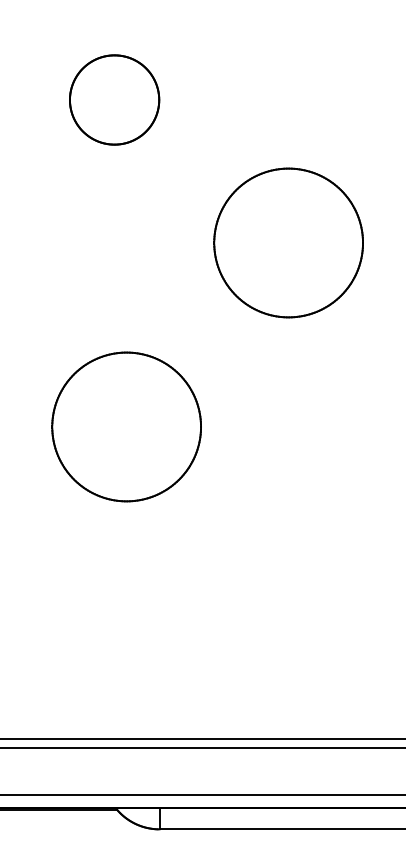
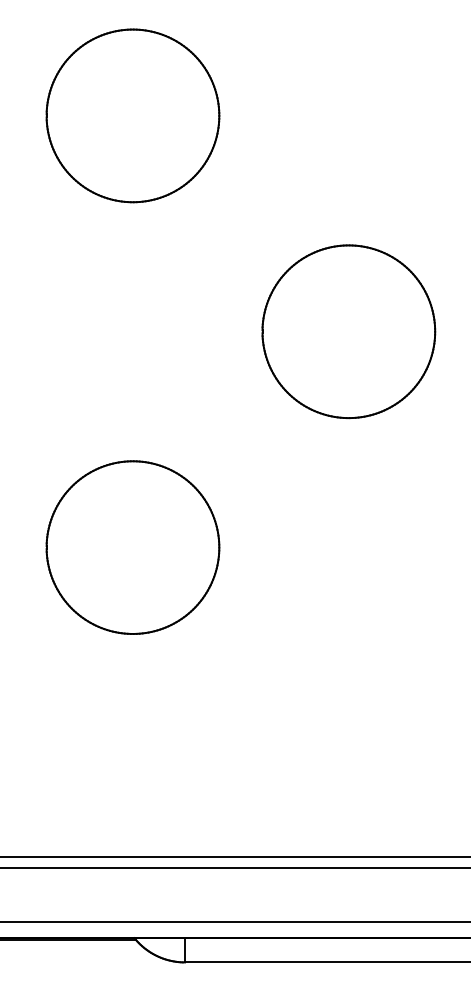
part: (114, 99) -> (132, 115), size x1.67
part: (288, 242) -> (348, 331), moved
part: (126, 426) -> (132, 547), moved

